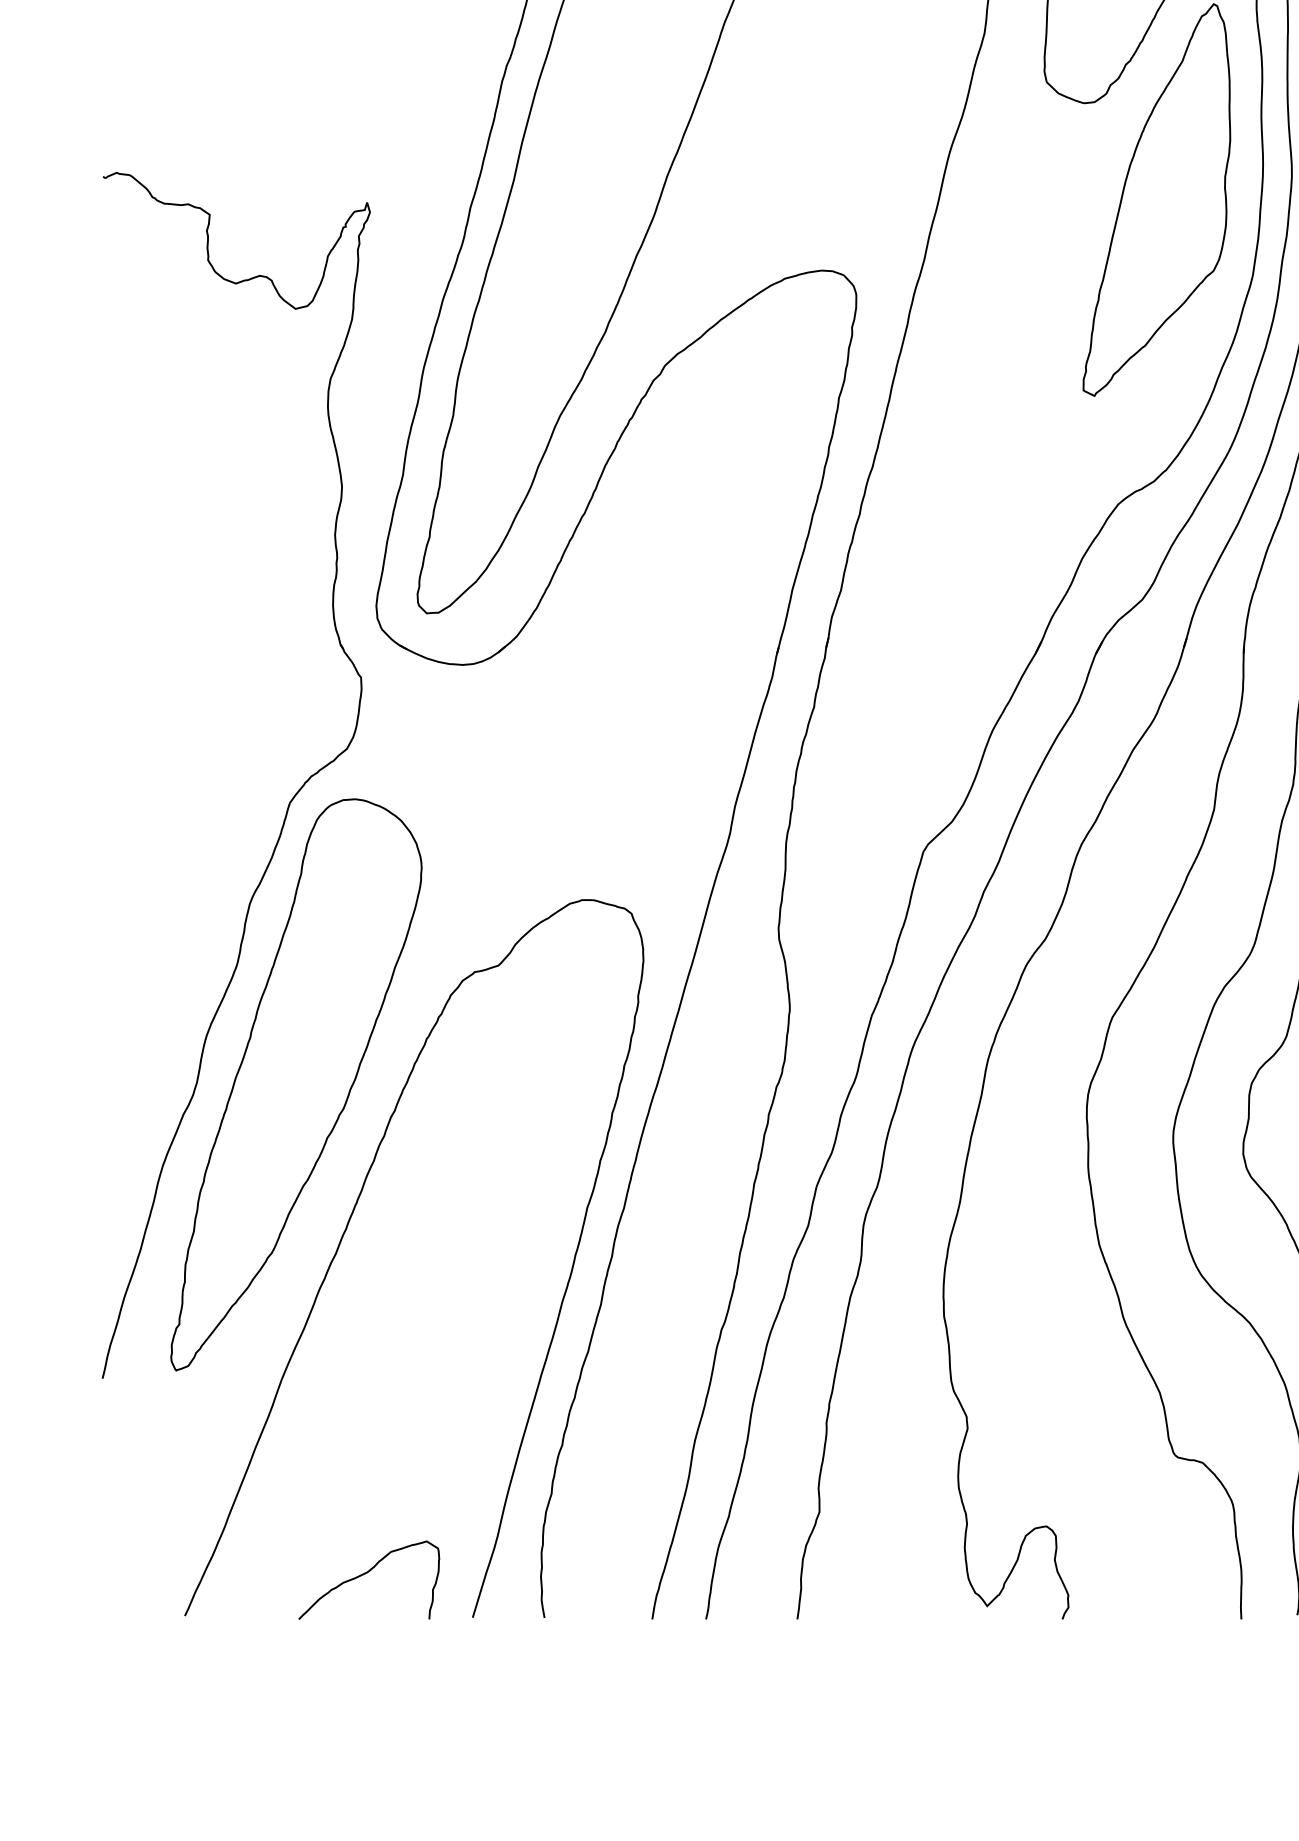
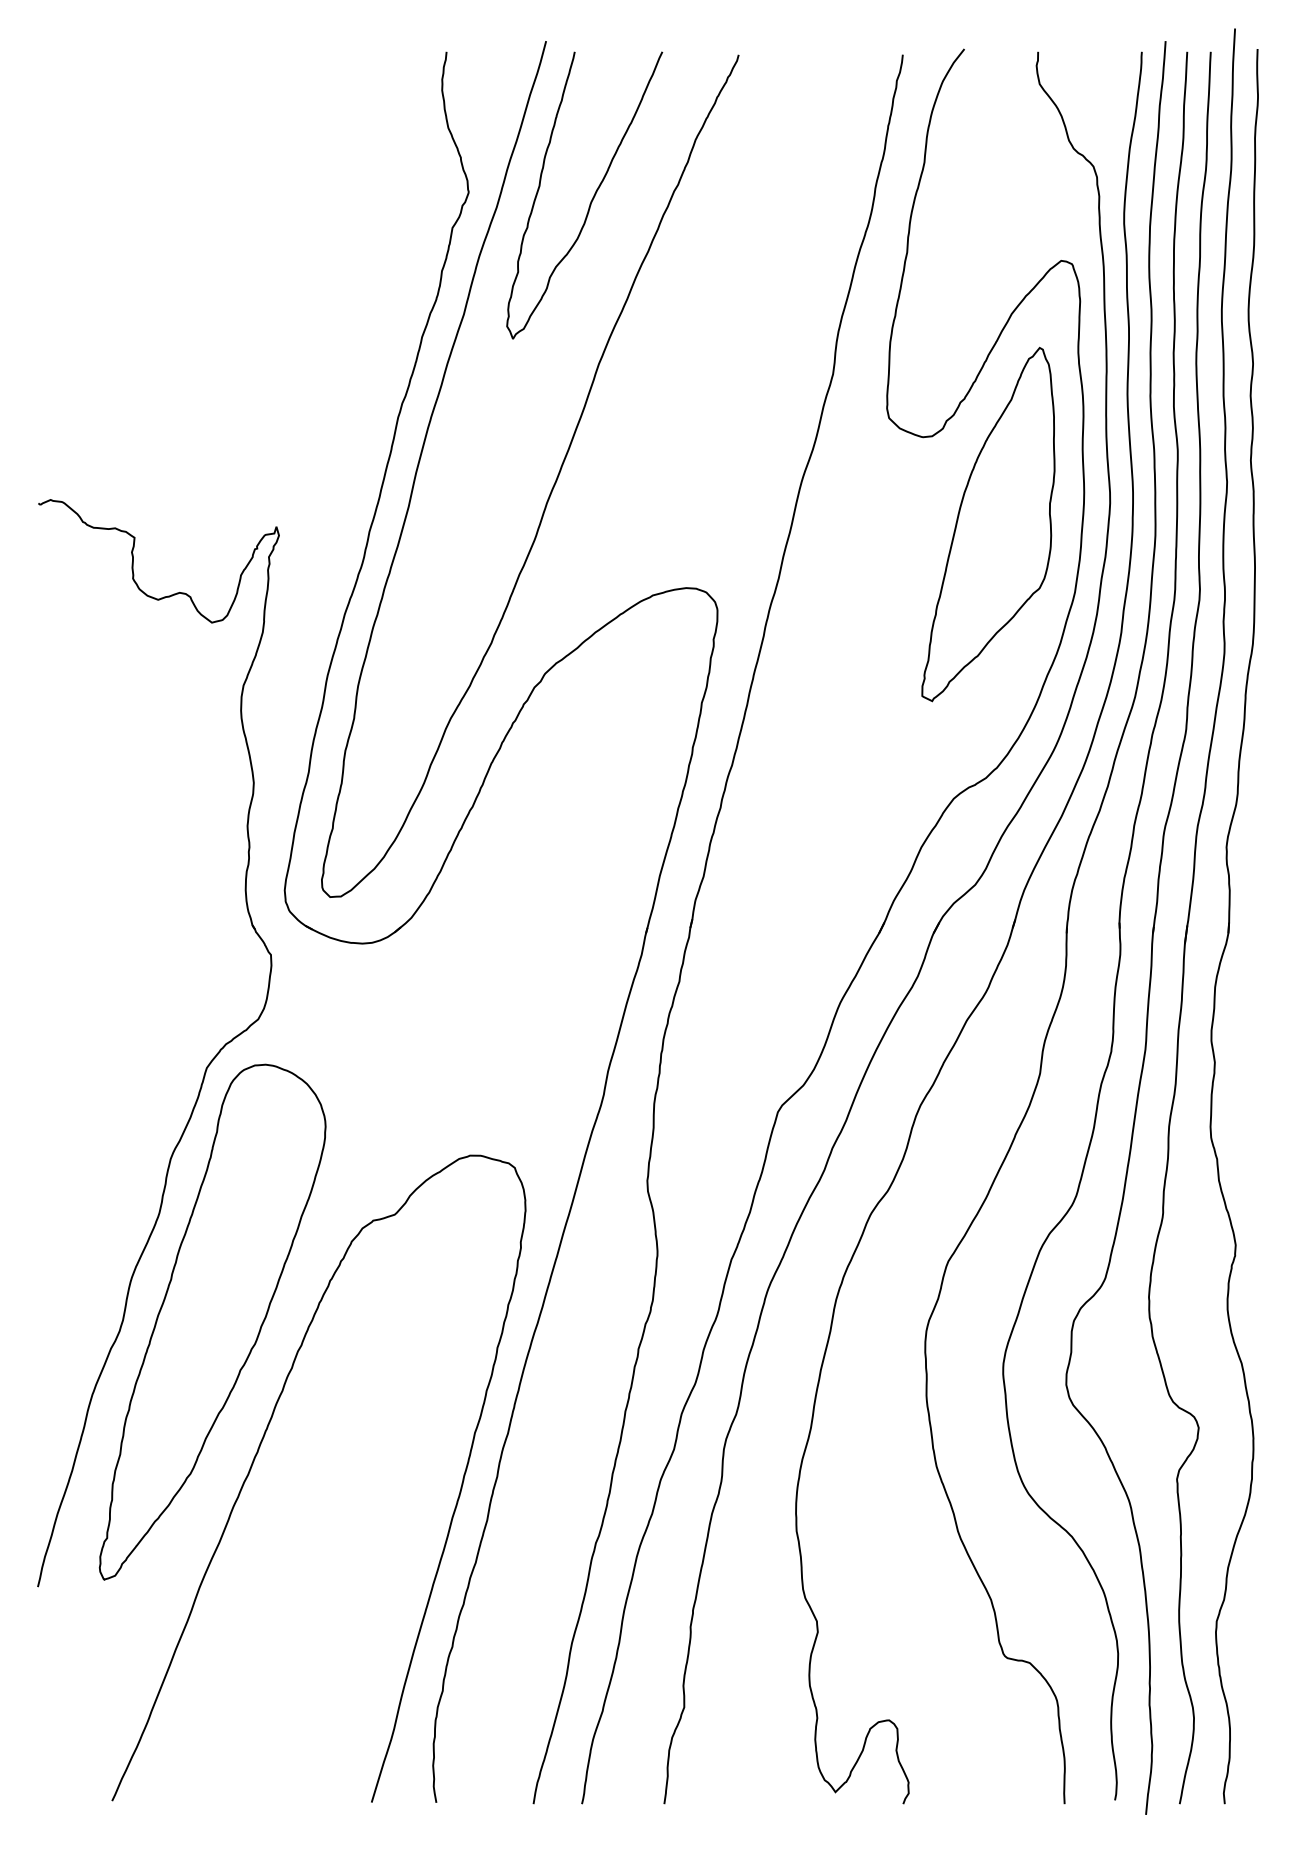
curve: (366, 1574) -> (275, 1763), removed

